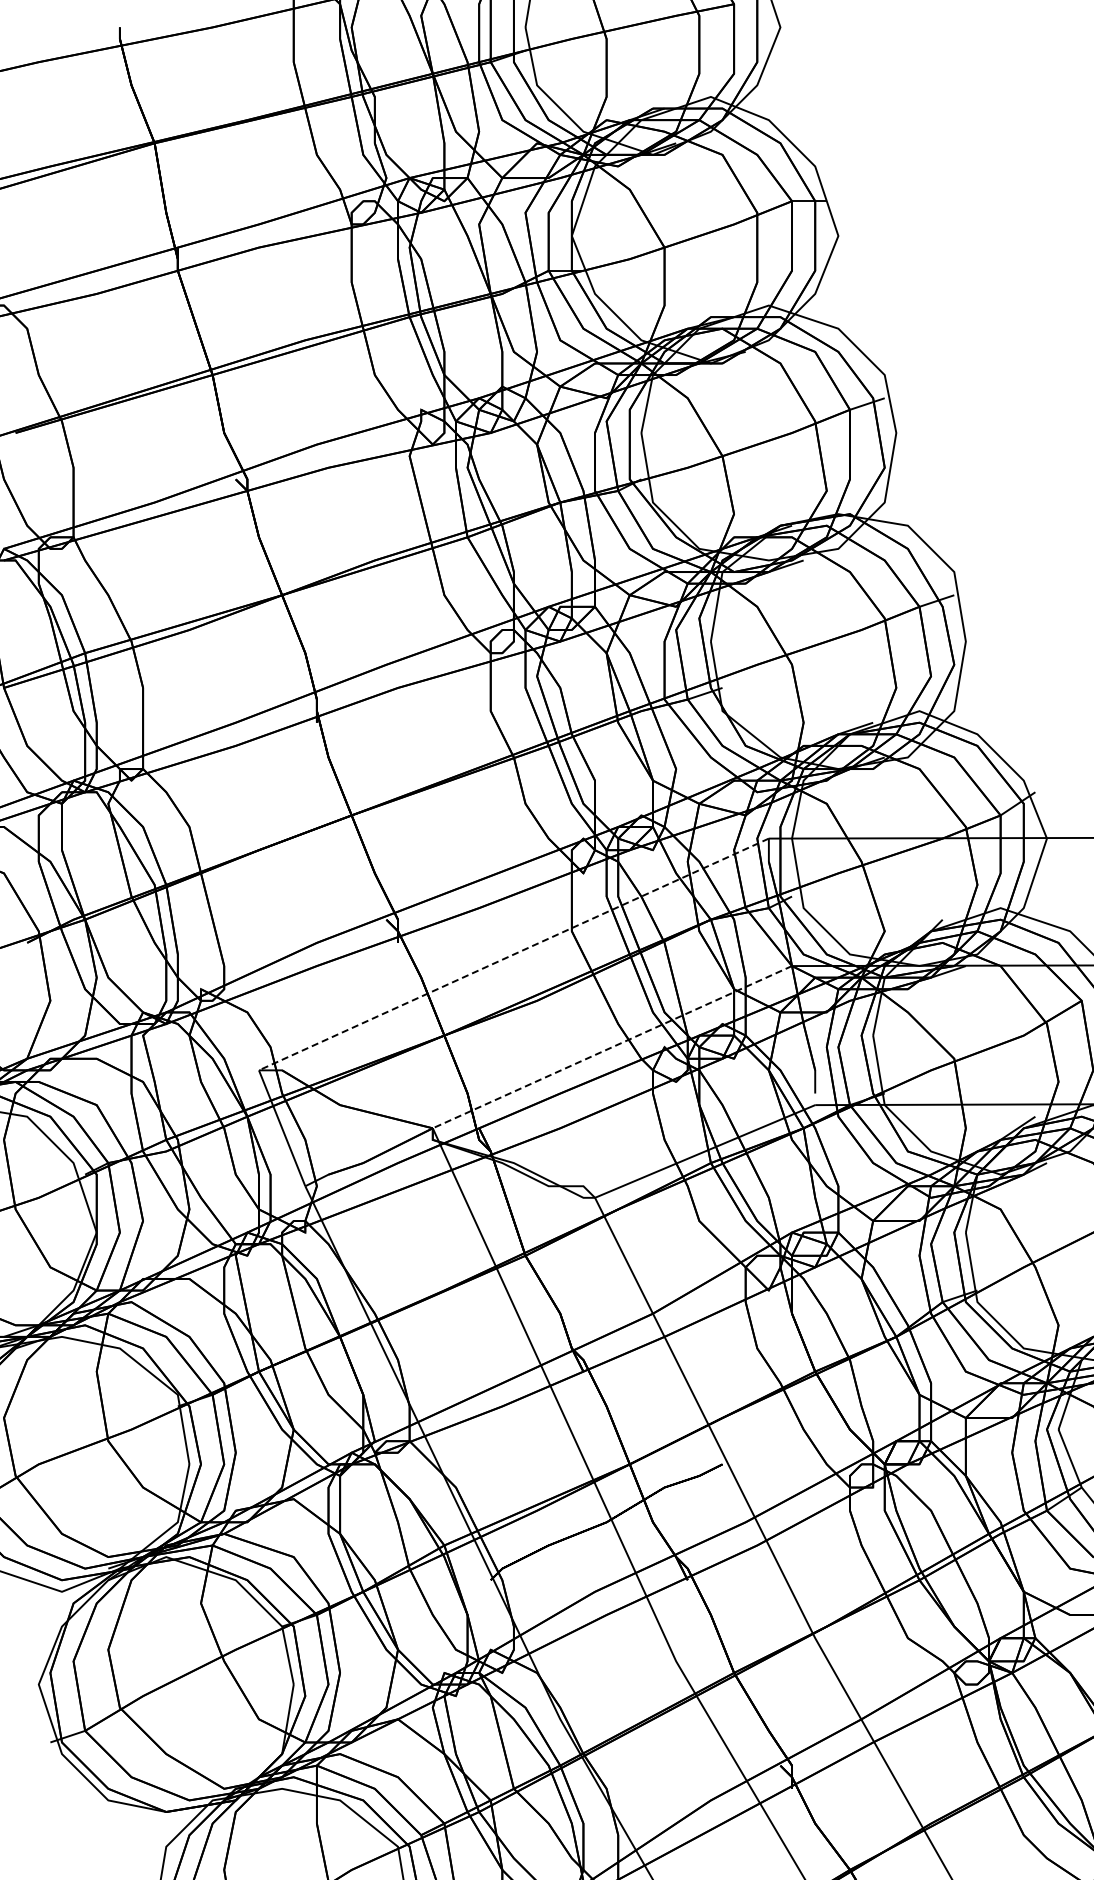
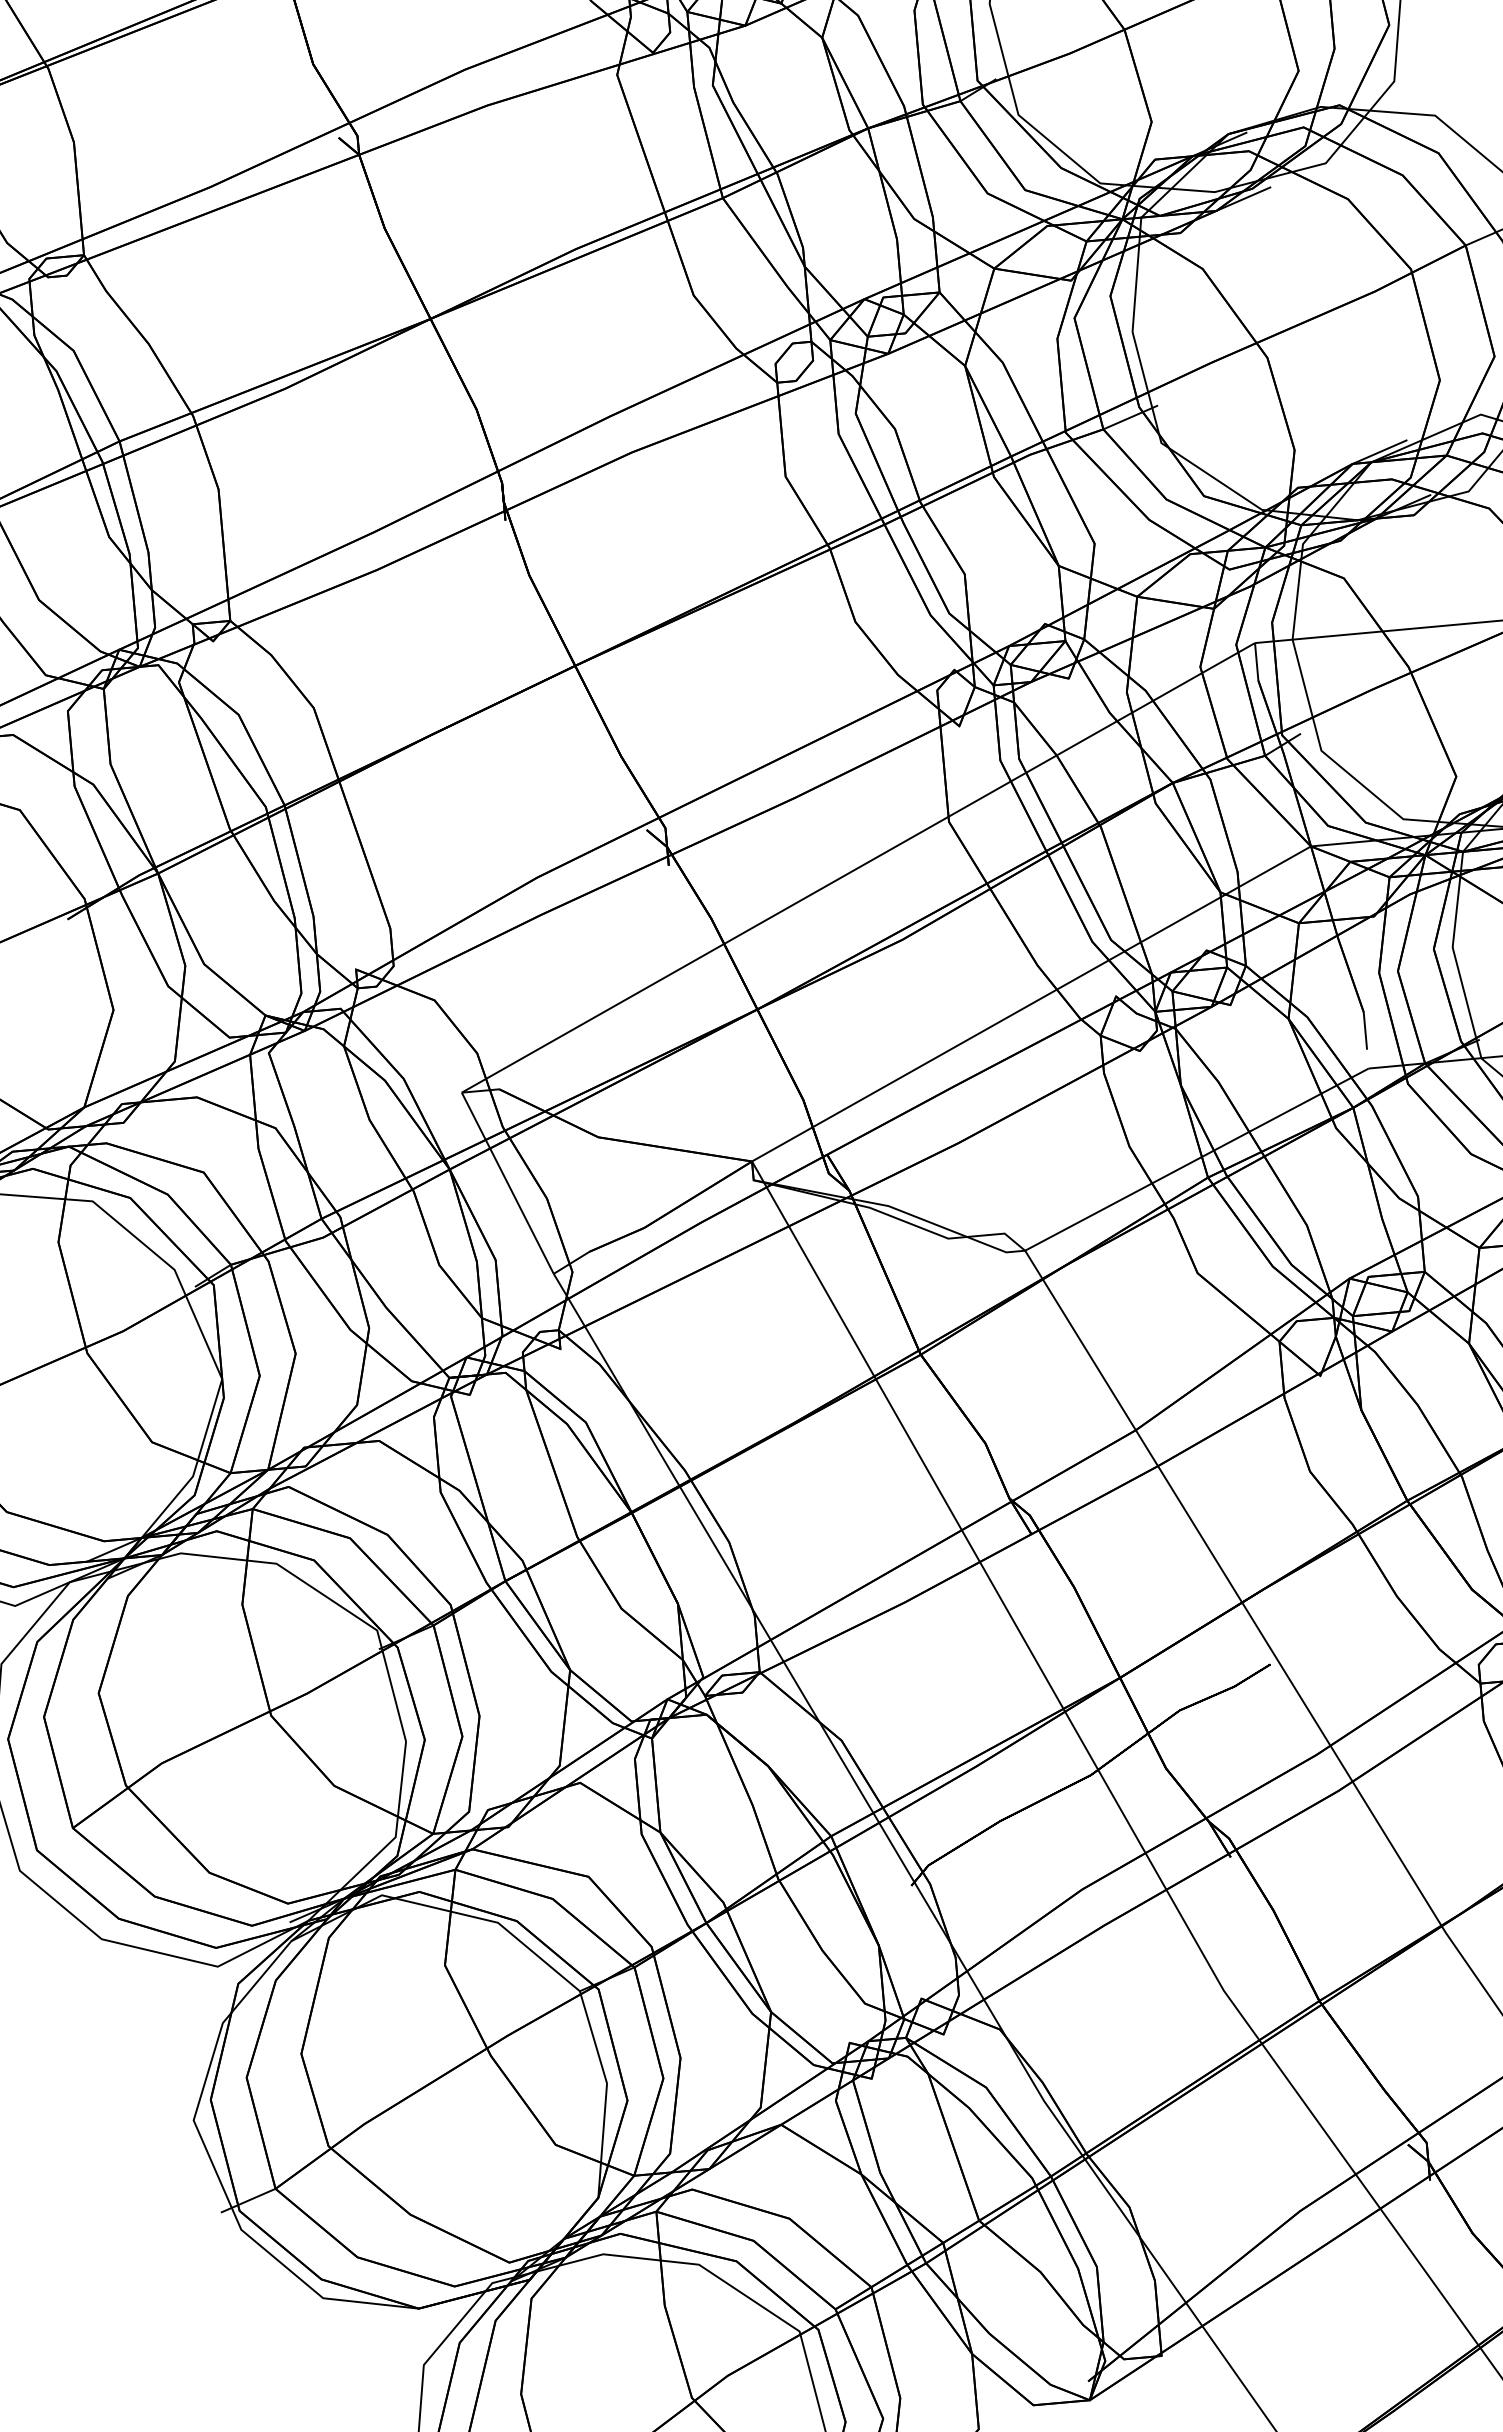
line: (513, 954) -> (857, 867), dashed -> solid
line: (611, 1047) -> (1030, 1004), dashed -> solid

